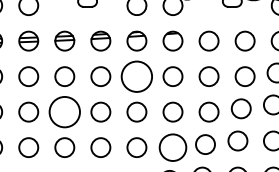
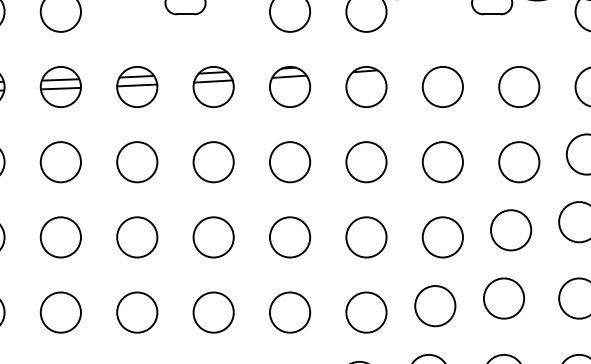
circle: (136, 76) -> (289, 161), size x0.62
circle: (64, 111) -> (136, 236), size x0.62
circle: (172, 147) -> (365, 312), size x0.71

